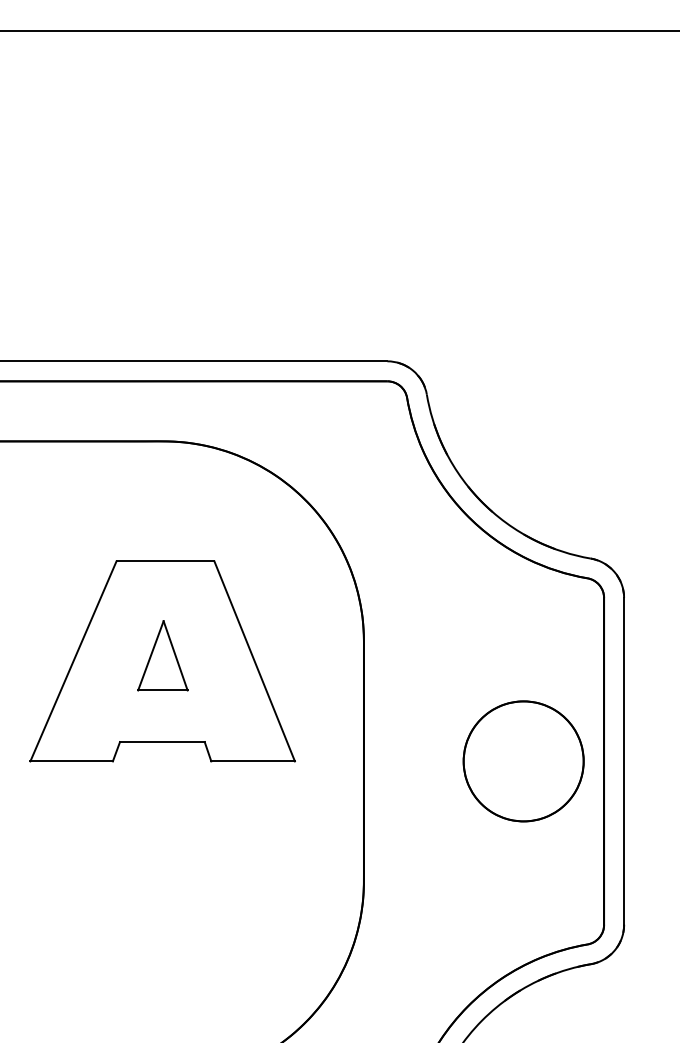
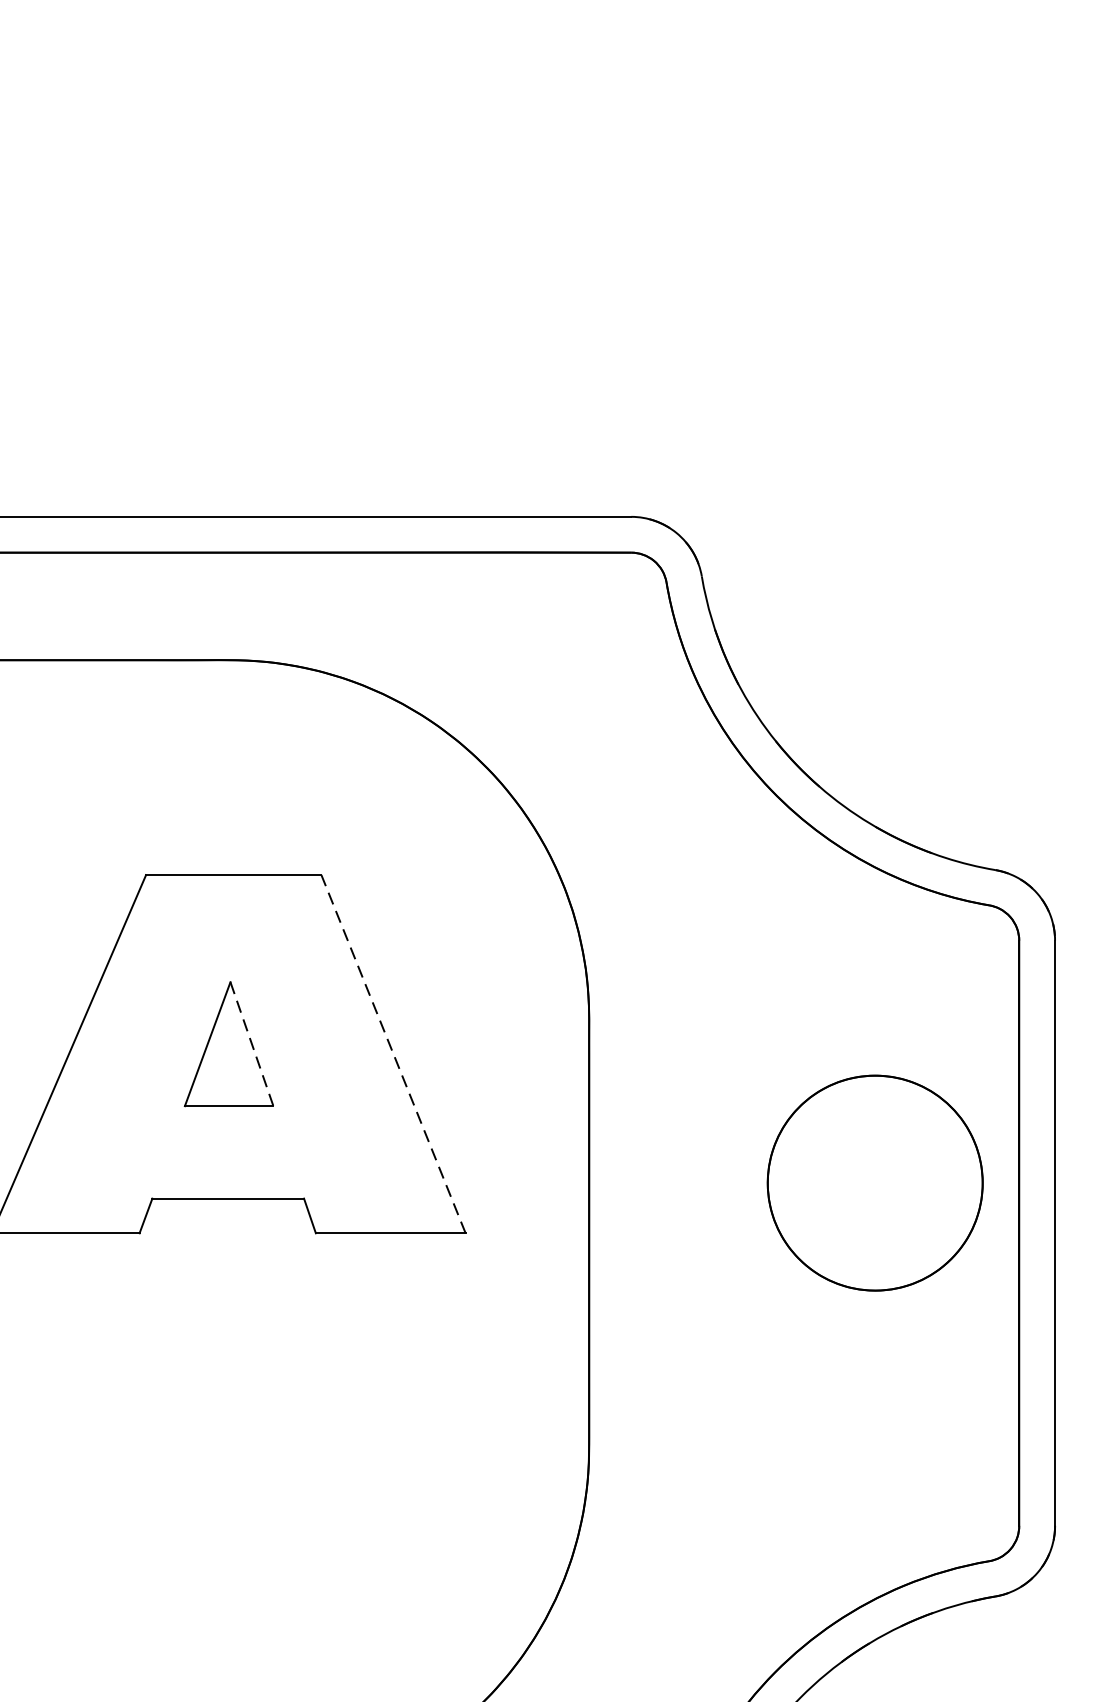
line: (175, 655) -> (251, 1043), solid -> dashed
line: (254, 661) -> (393, 1054), solid -> dashed
circle: (523, 761) -> (874, 1183), moved

